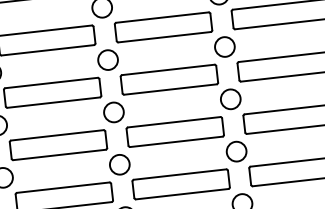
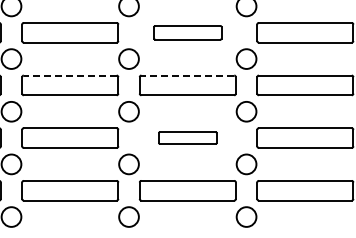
part: (163, 27) -> (187, 32), size x0.7
line: (168, 69) -> (187, 75), solid -> dashed
line: (50, 83) -> (69, 75), solid -> dashed
part: (174, 131) -> (187, 137), size x0.6

